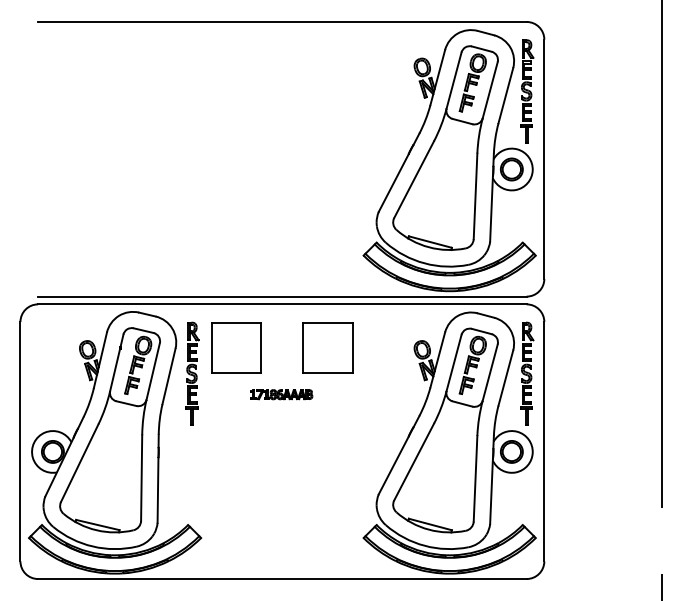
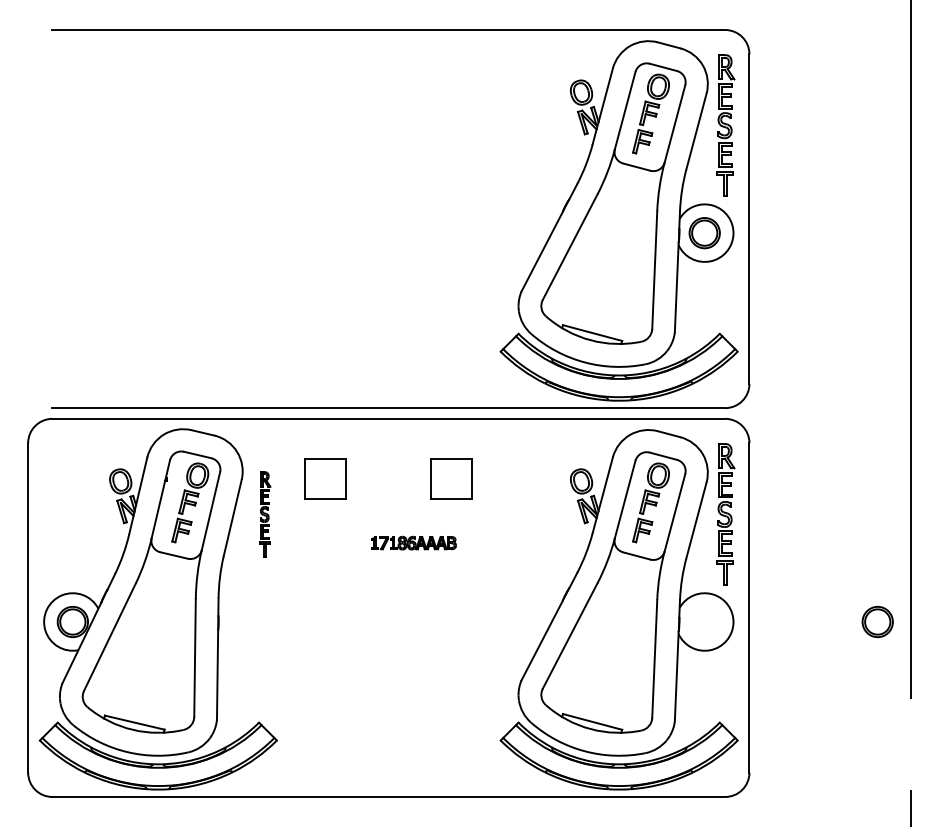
part: (236, 347) -> (325, 478), size x0.6
part: (327, 347) -> (451, 478), size x0.6
part: (192, 373) -> (265, 514), size x0.6
part: (281, 394) -> (413, 542), moved
part: (511, 452) -> (877, 622), moved

